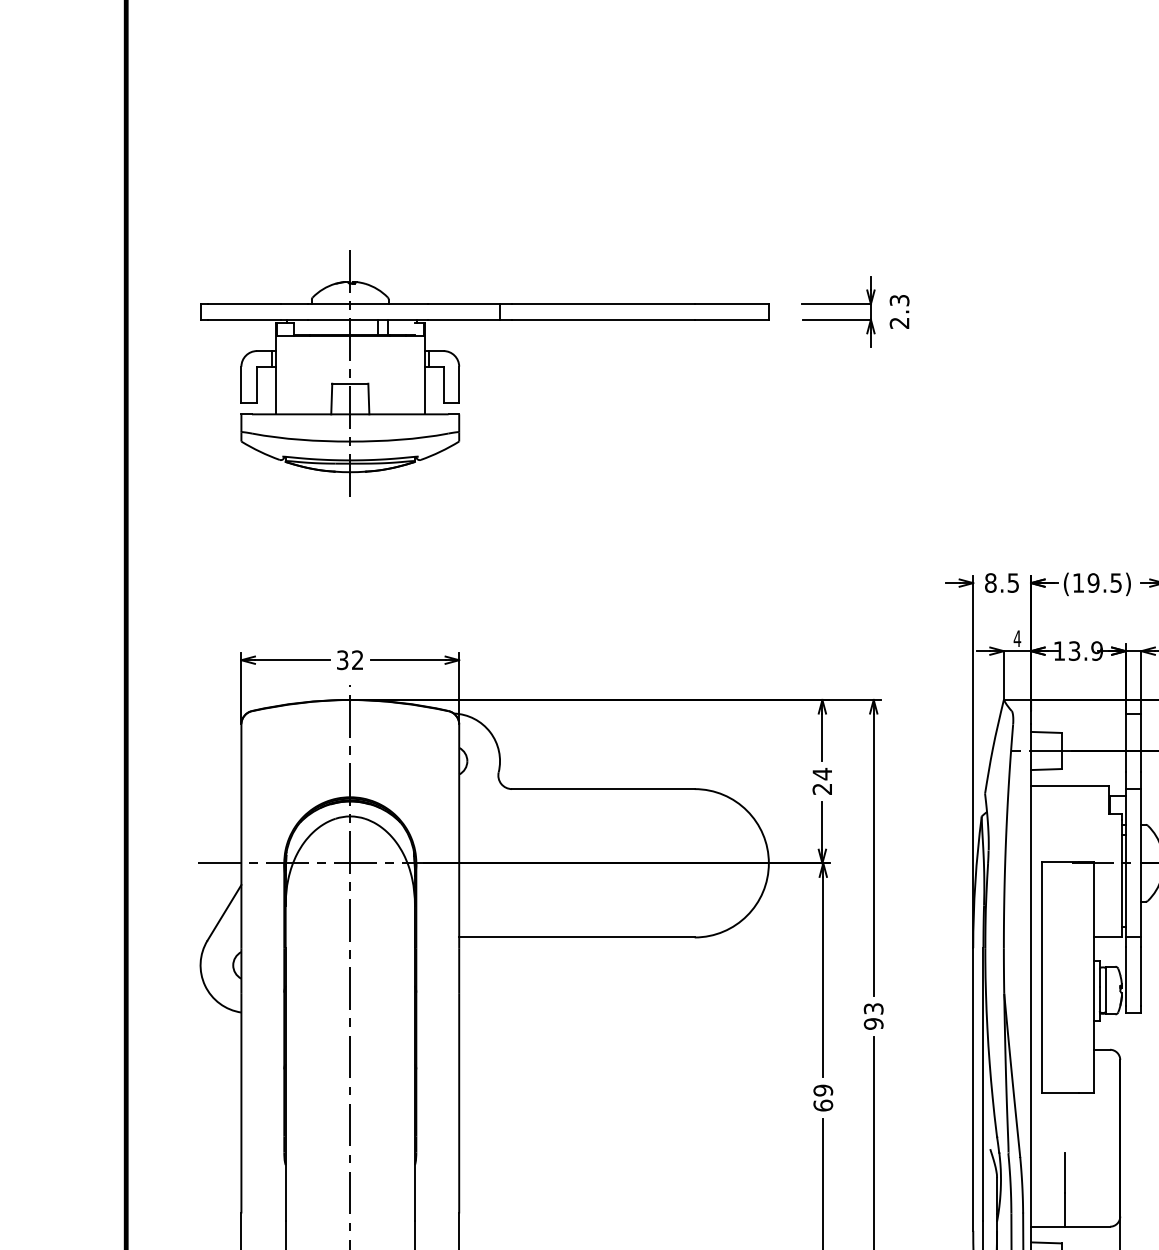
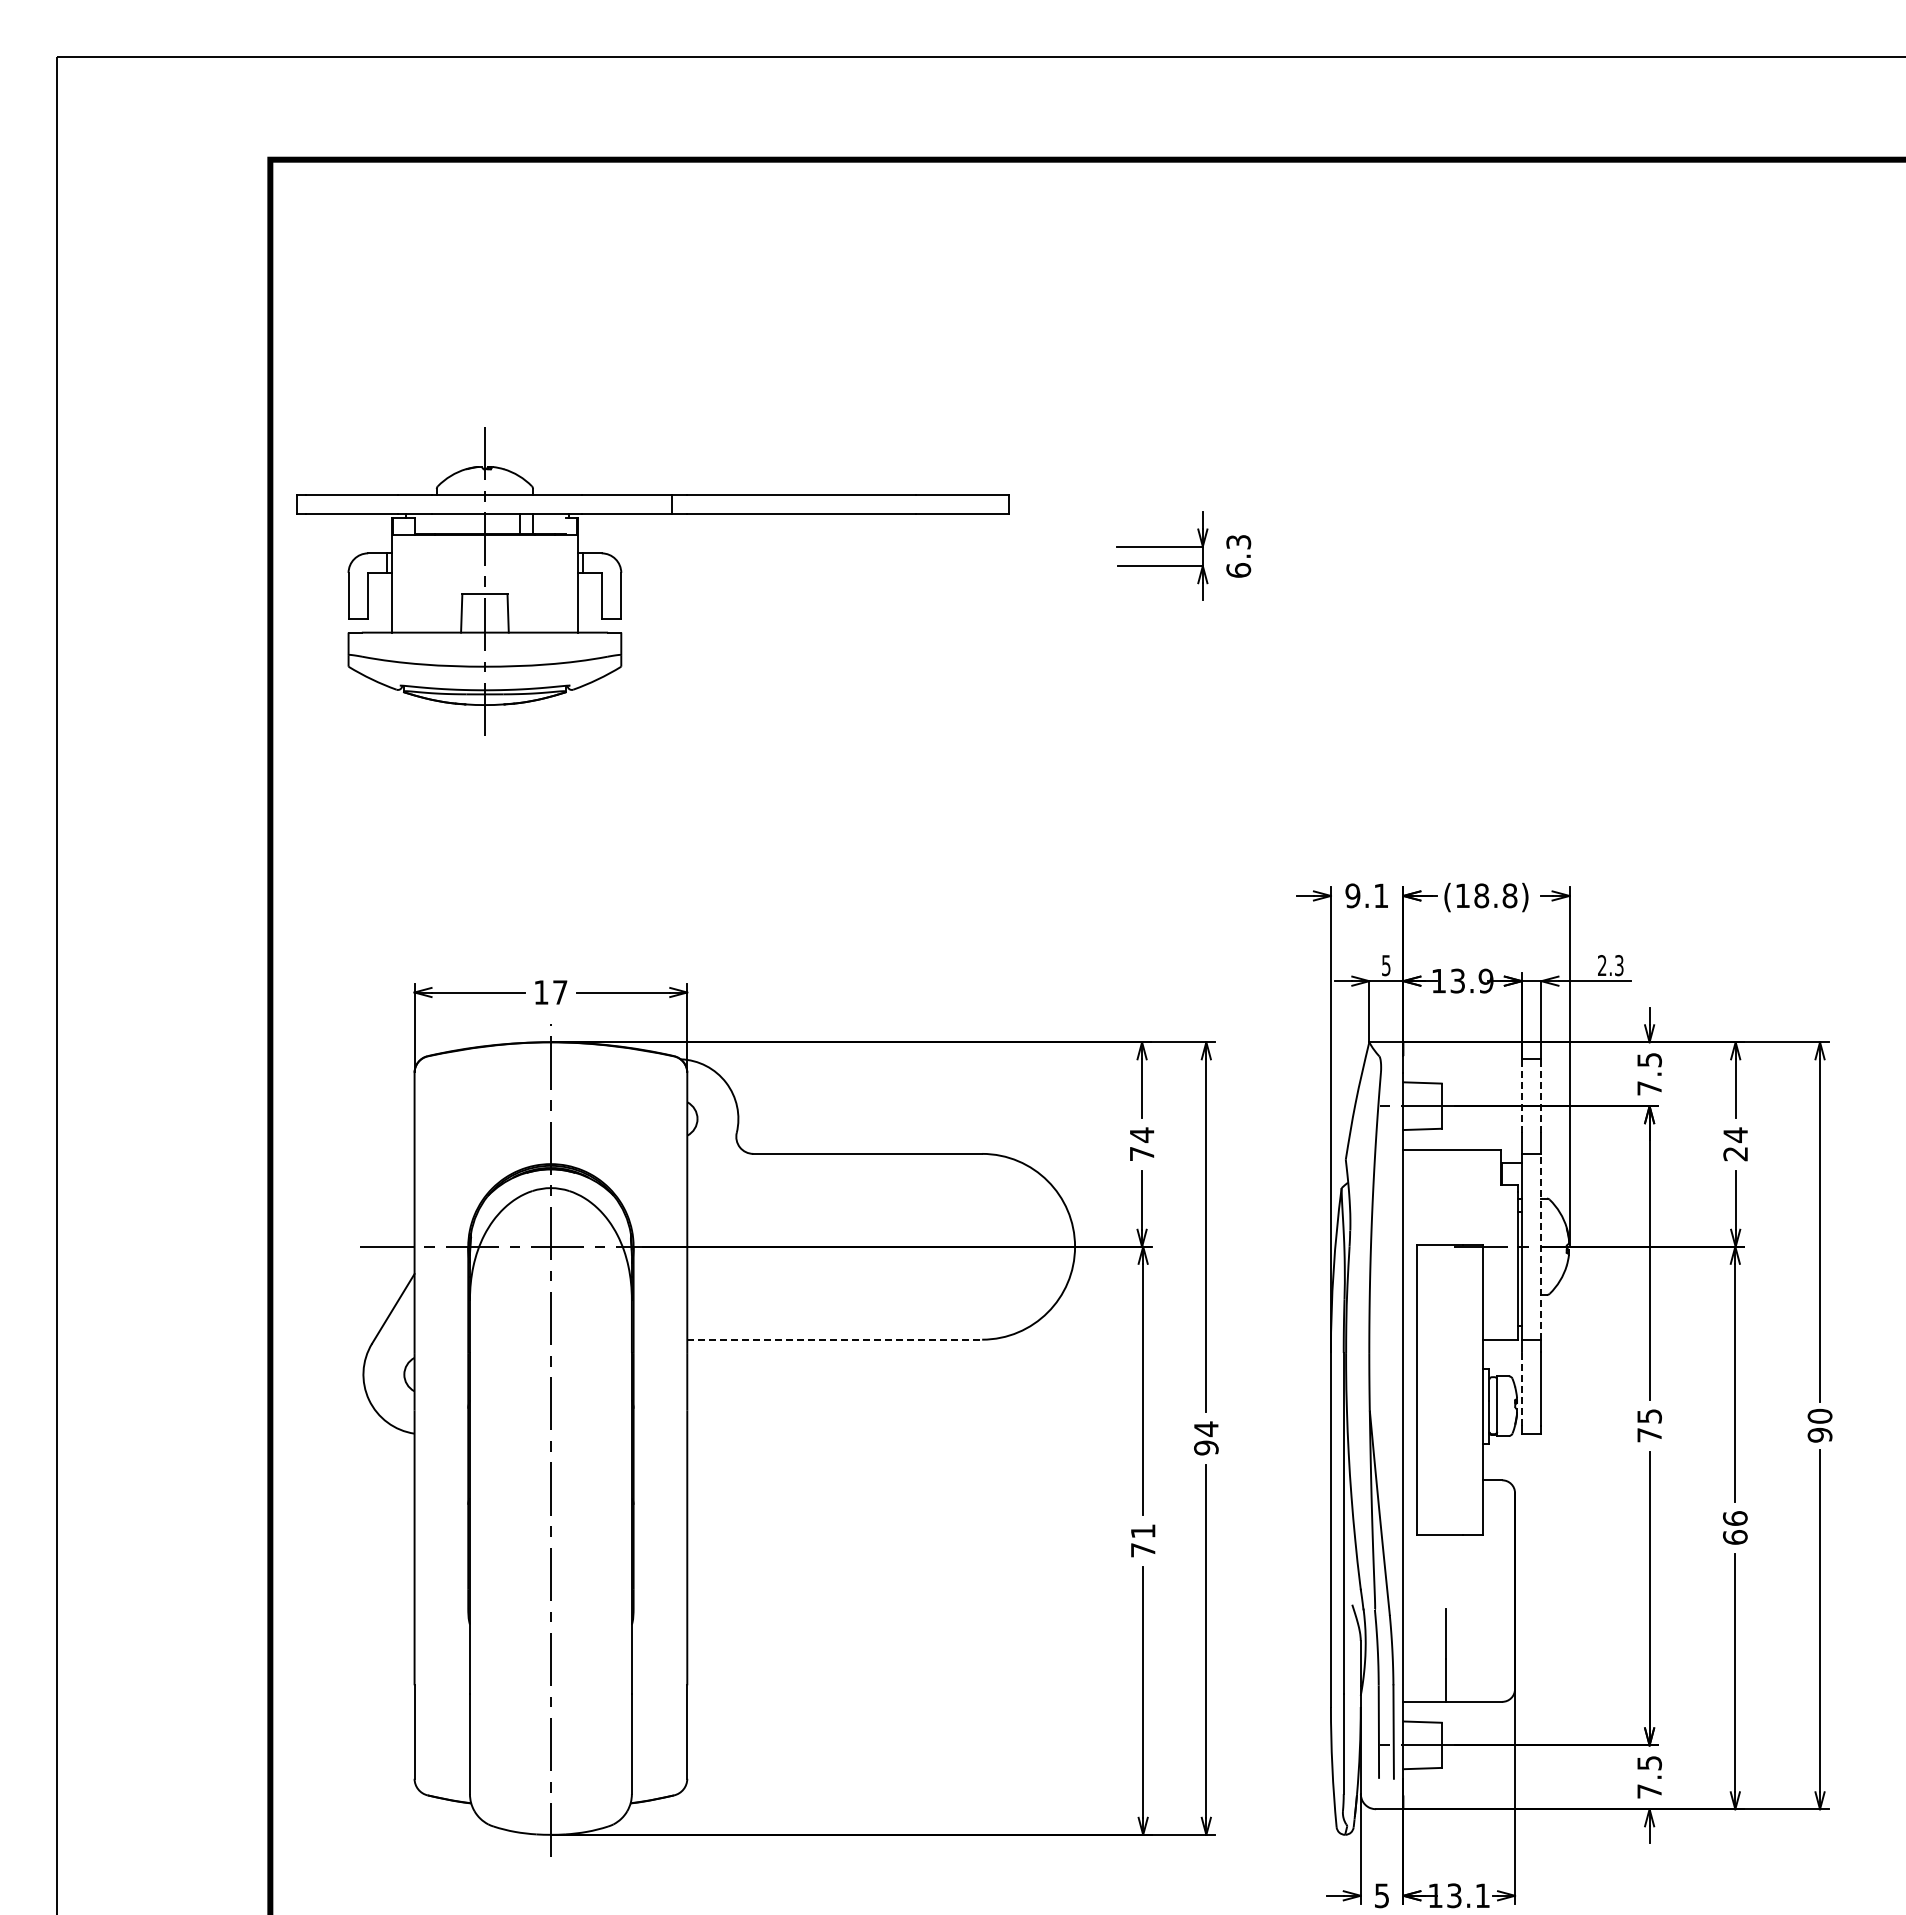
text: (899, 323) -> (1238, 570), 2.3 -> 6.3
part: (459, 373) -> (621, 581), moved
text: (1001, 582) -> (1366, 895), 8.5 -> 9.1
text: (1104, 582) -> (1495, 895), (19.5) -> (18.8)
text: (1016, 638) -> (1385, 965), 4 -> 5
text: (349, 660) -> (550, 992), 32 -> 17
line: (1125, 743) -> (1521, 1096), solid -> dashed
line: (1141, 743) -> (1541, 1096), solid -> dashed
text: (821, 789) -> (1141, 1154), 24 -> 74
line: (1141, 863) -> (1541, 1246), solid -> dashed
line: (577, 937) -> (835, 1339), solid -> dashed
line: (1125, 976) -> (1521, 1388), solid -> dashed
text: (873, 1009) -> (1206, 1429), 93 -> 94
text: (822, 1097) -> (1142, 1540), 69 -> 71

